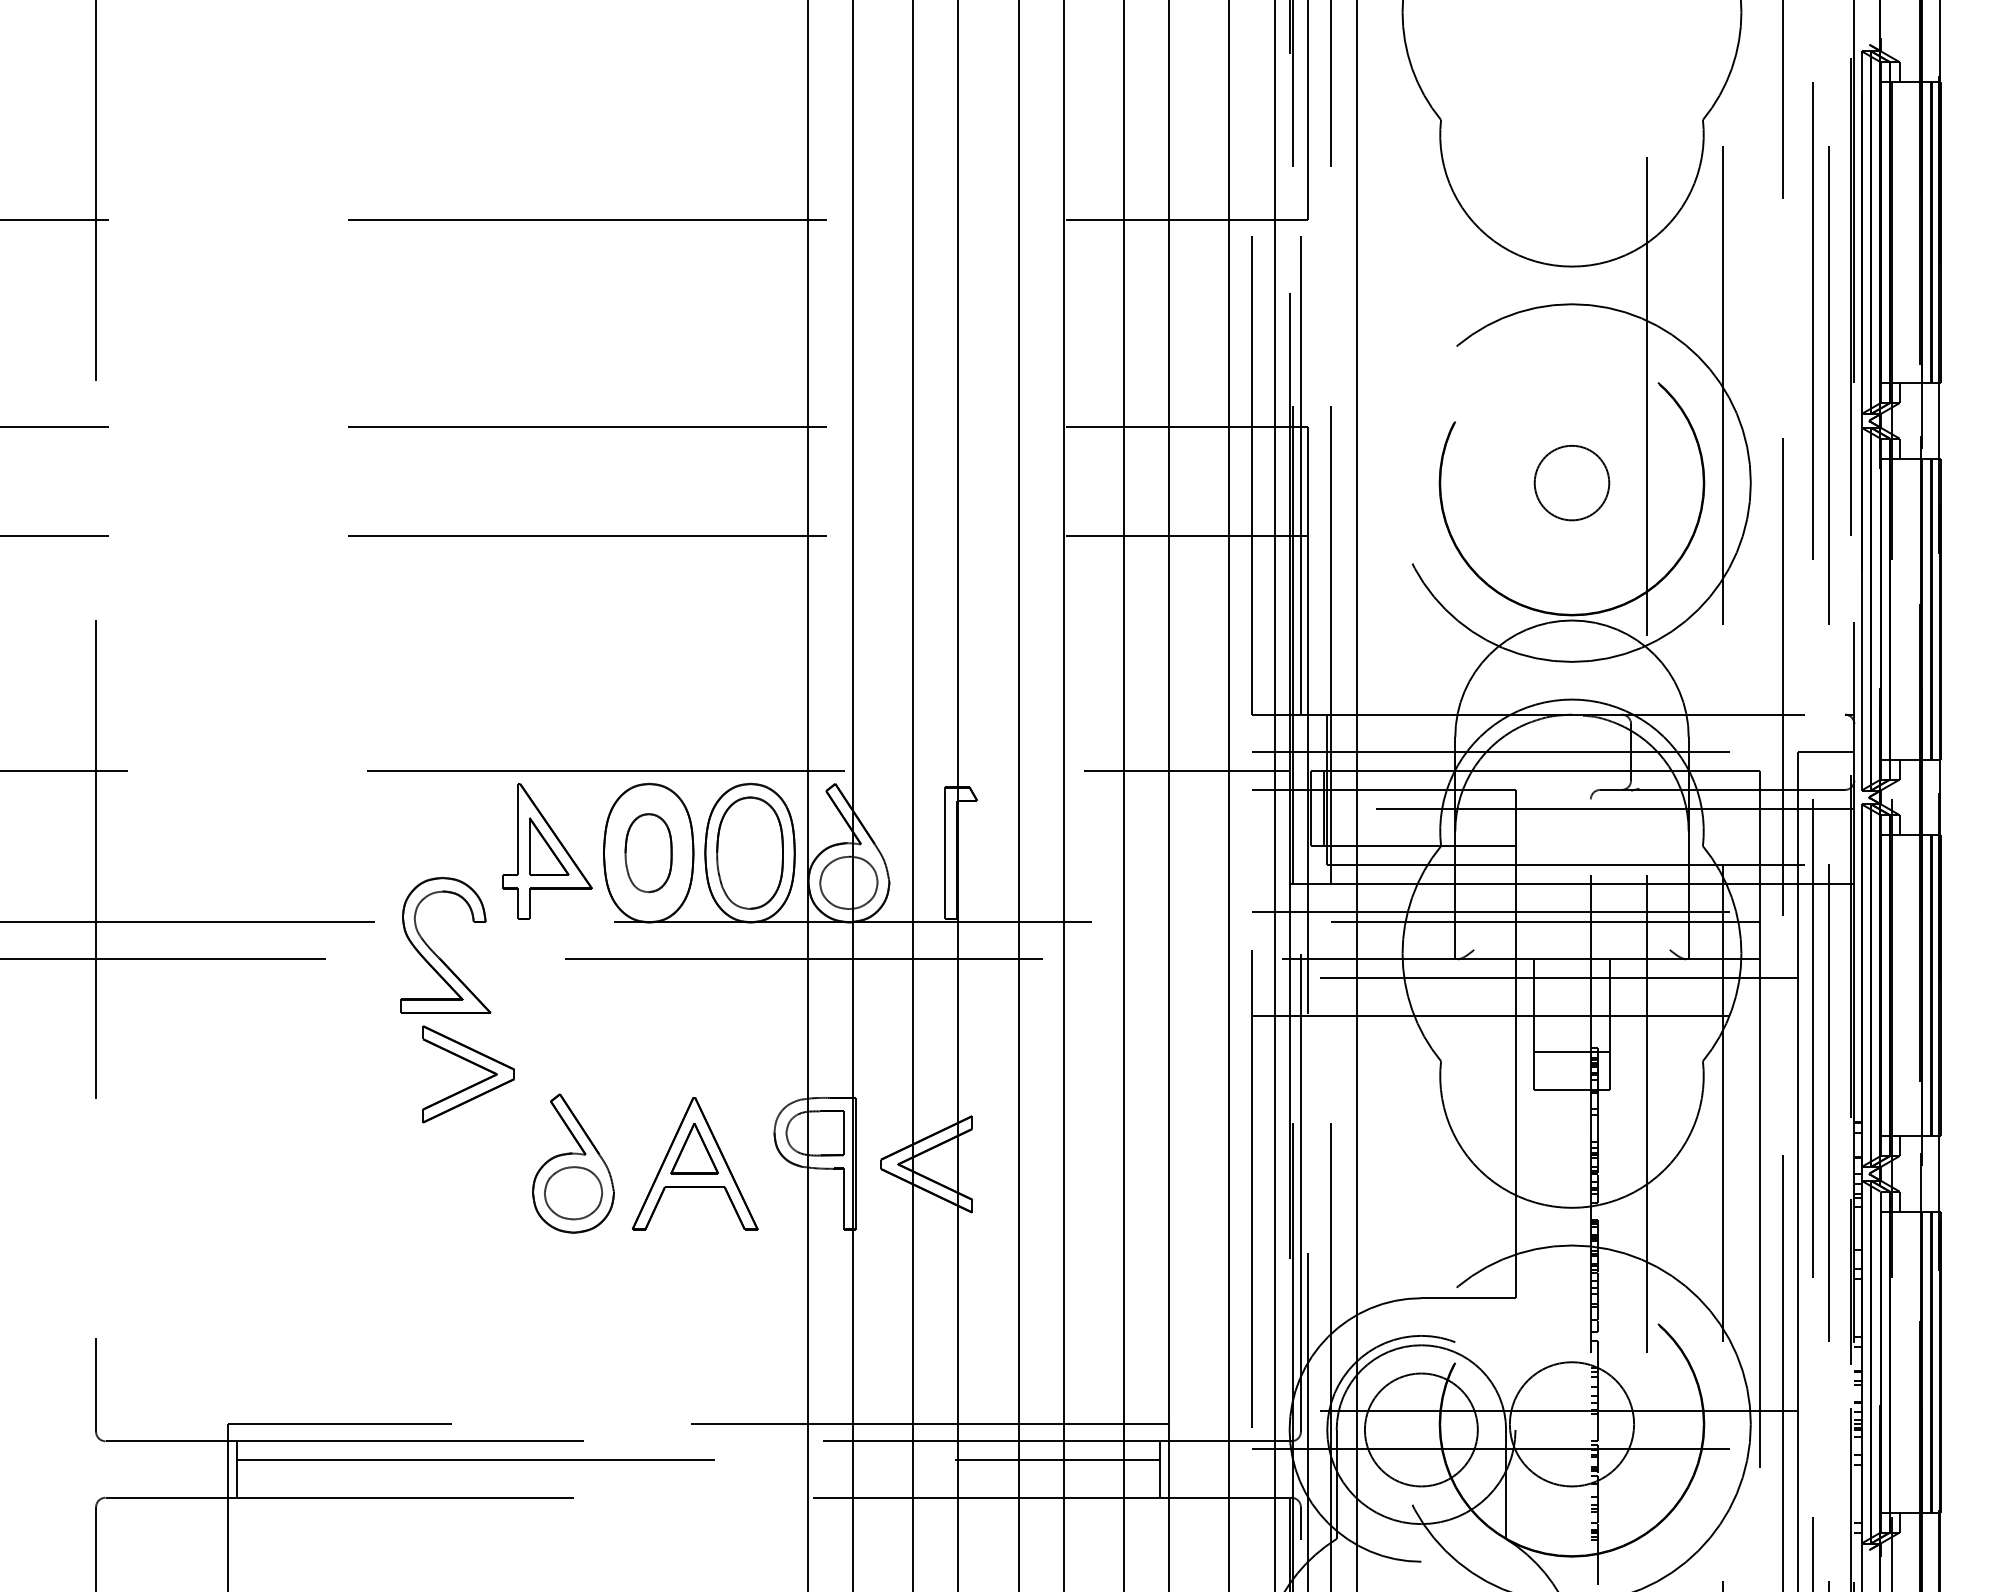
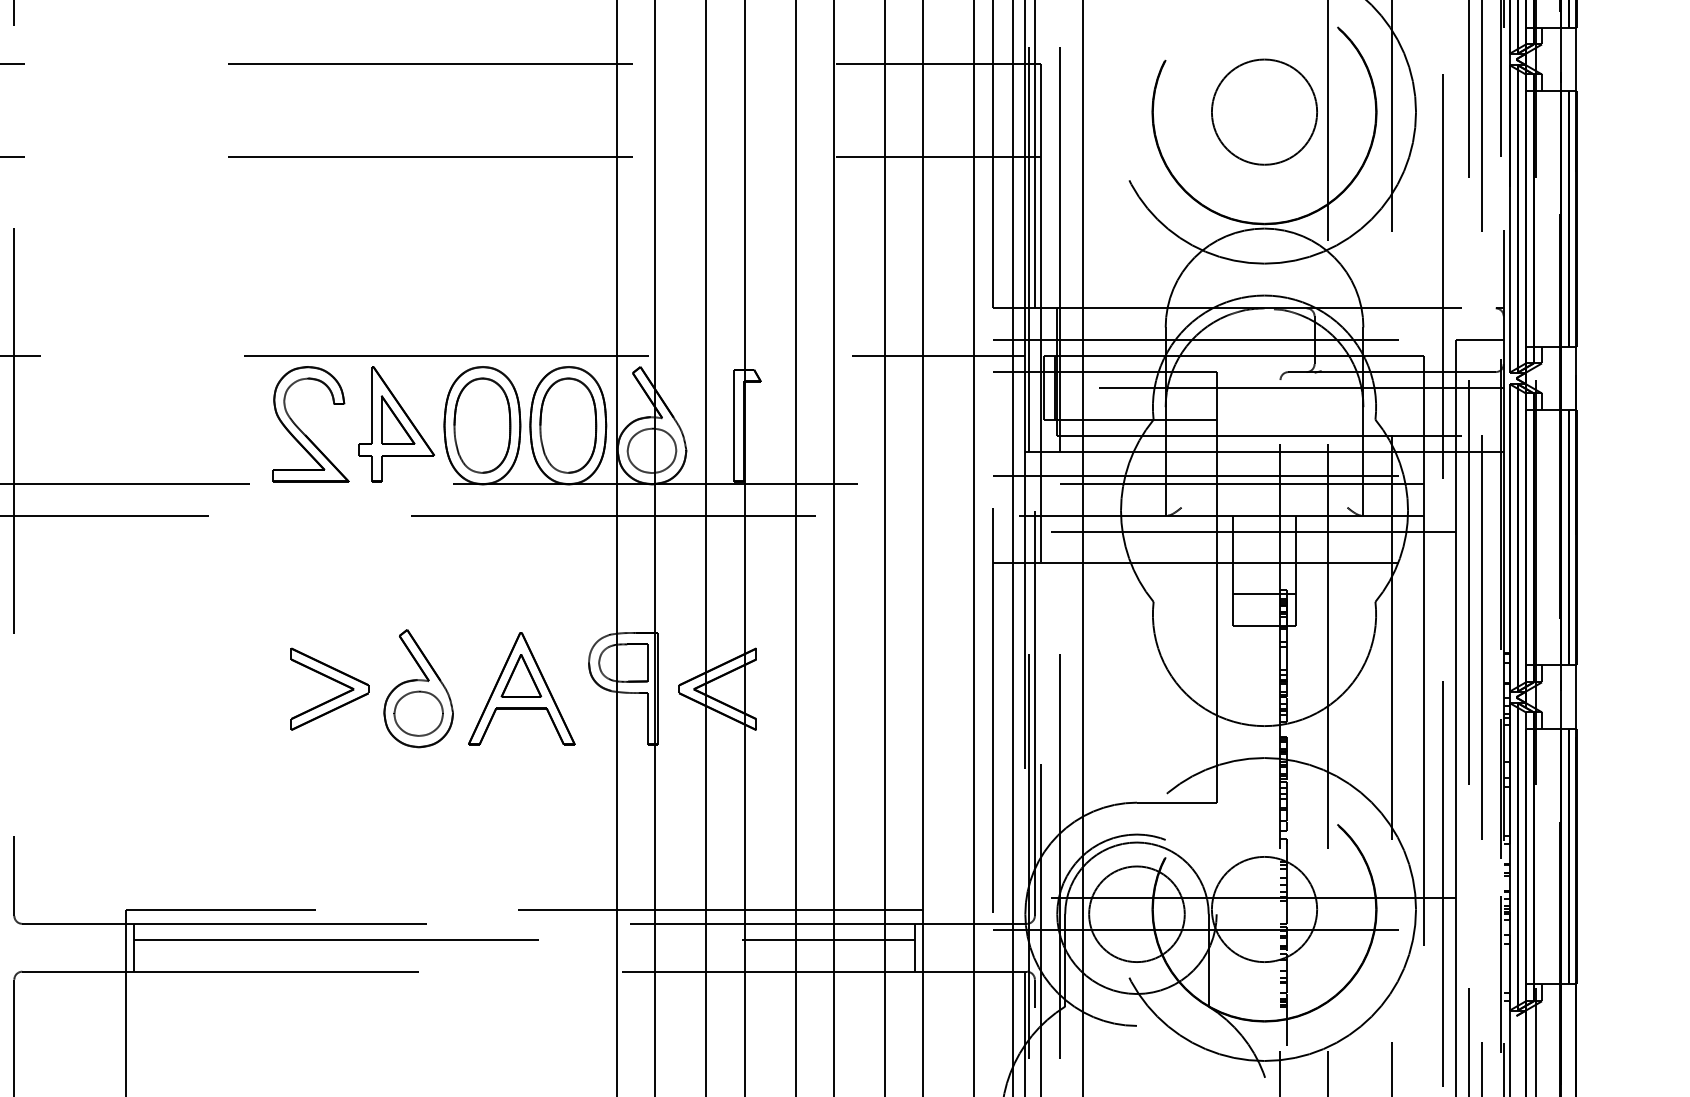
circle: (1571, 482) -> (1264, 111), size x1.67
part: (648, 852) -> (482, 425), size x1.43
part: (434, 951) -> (300, 429), moved
part: (472, 1084) -> (333, 697), moved

